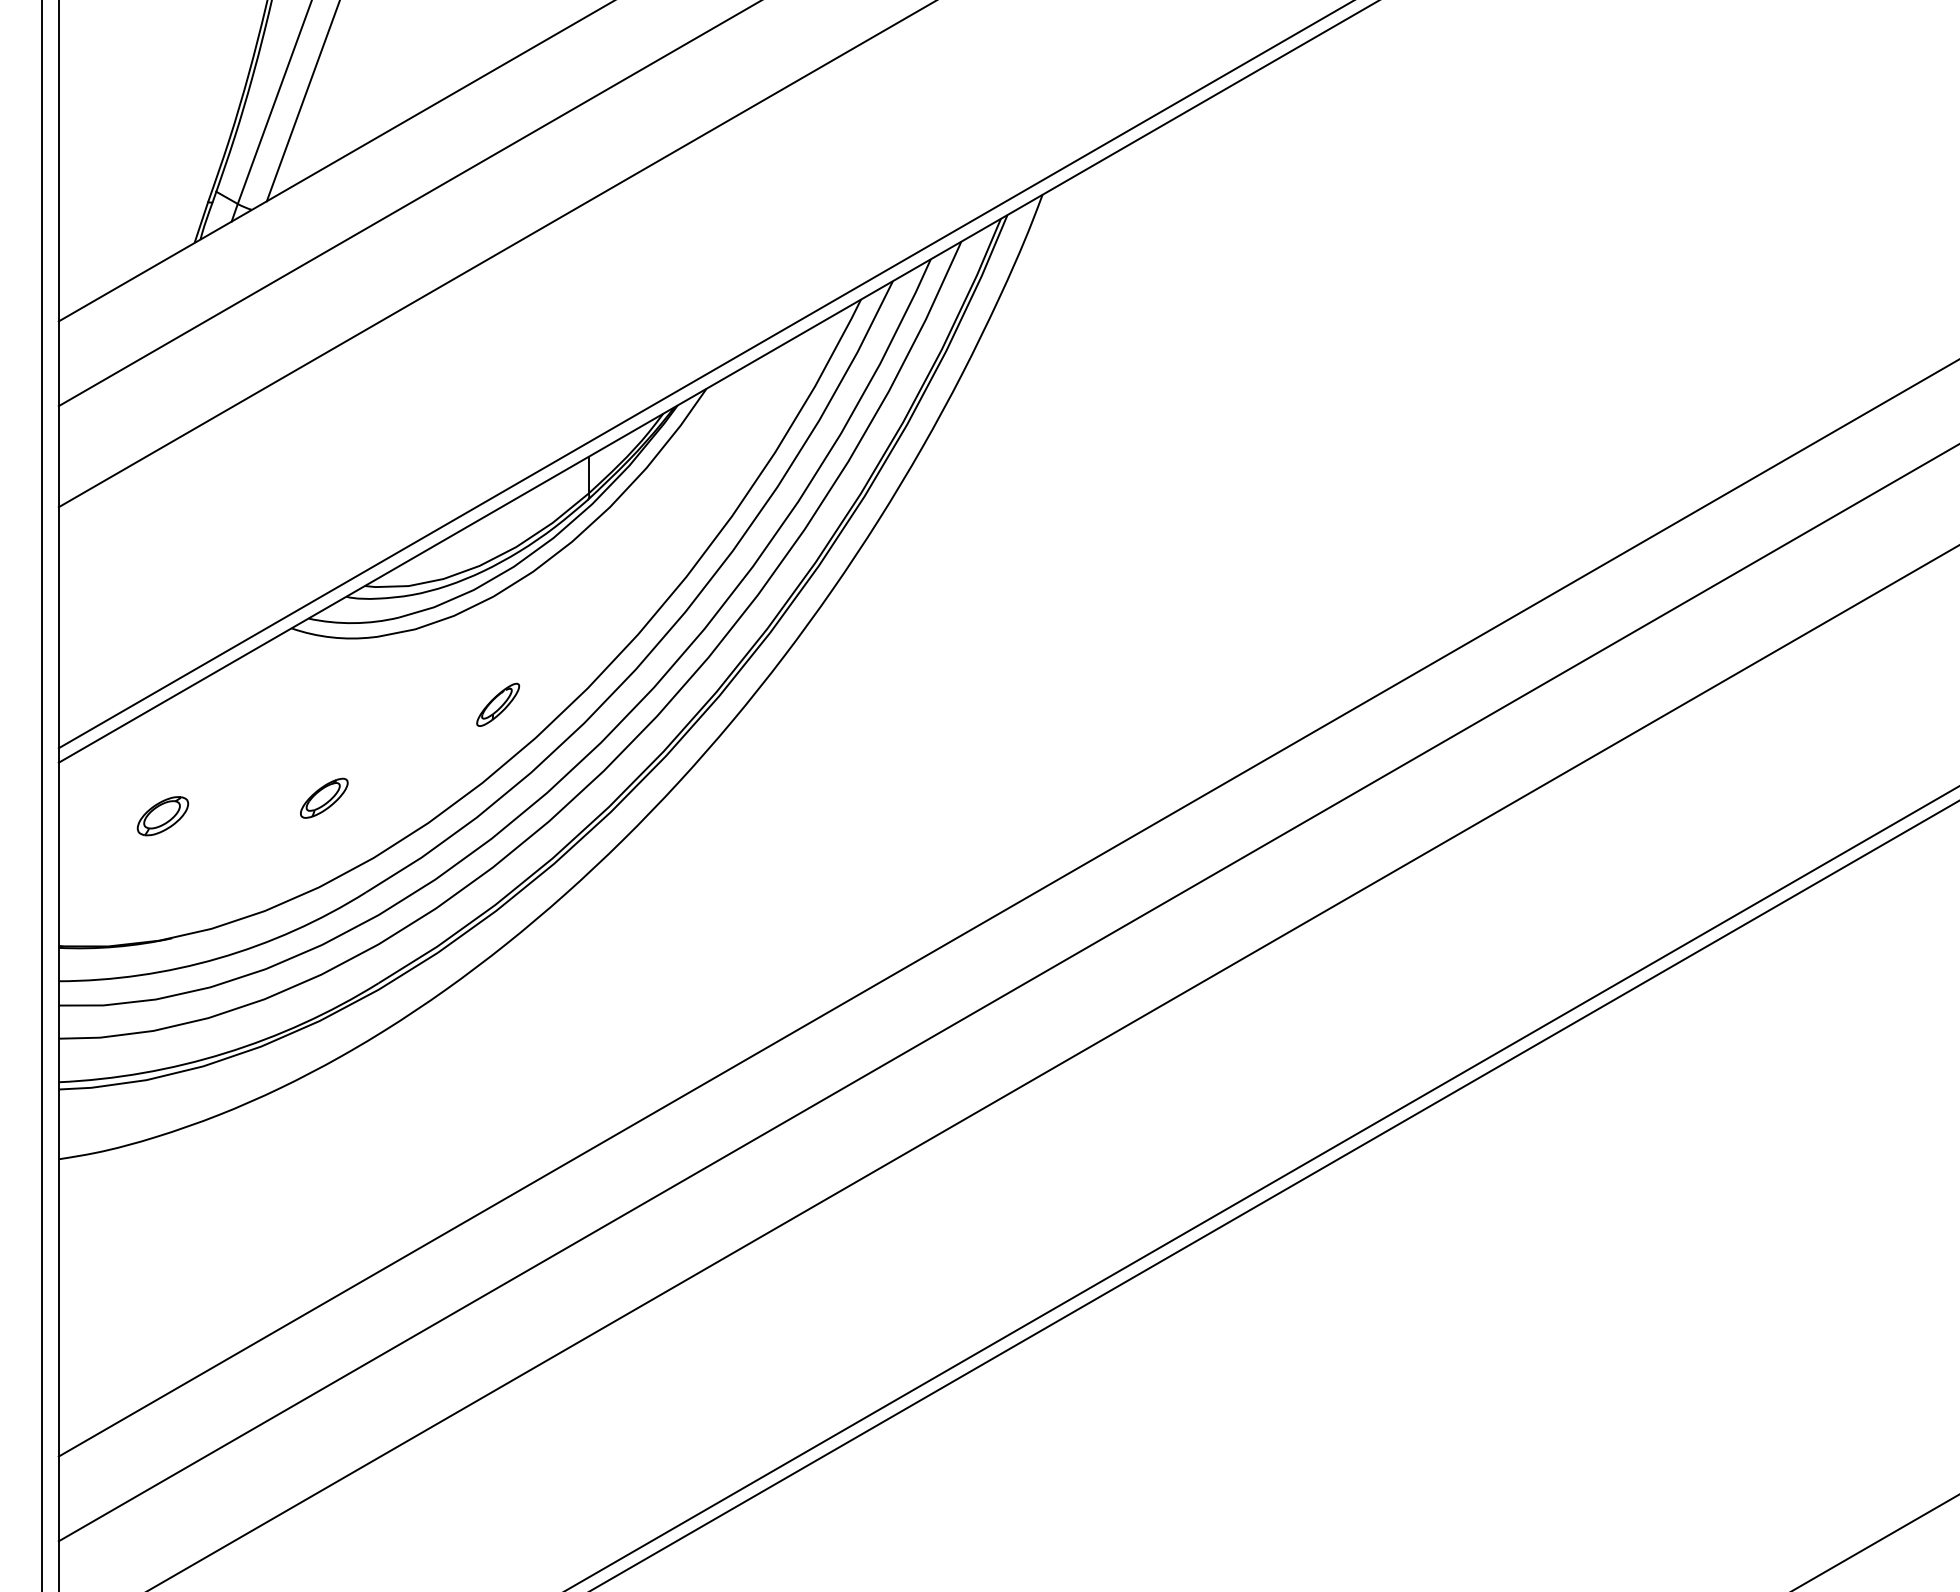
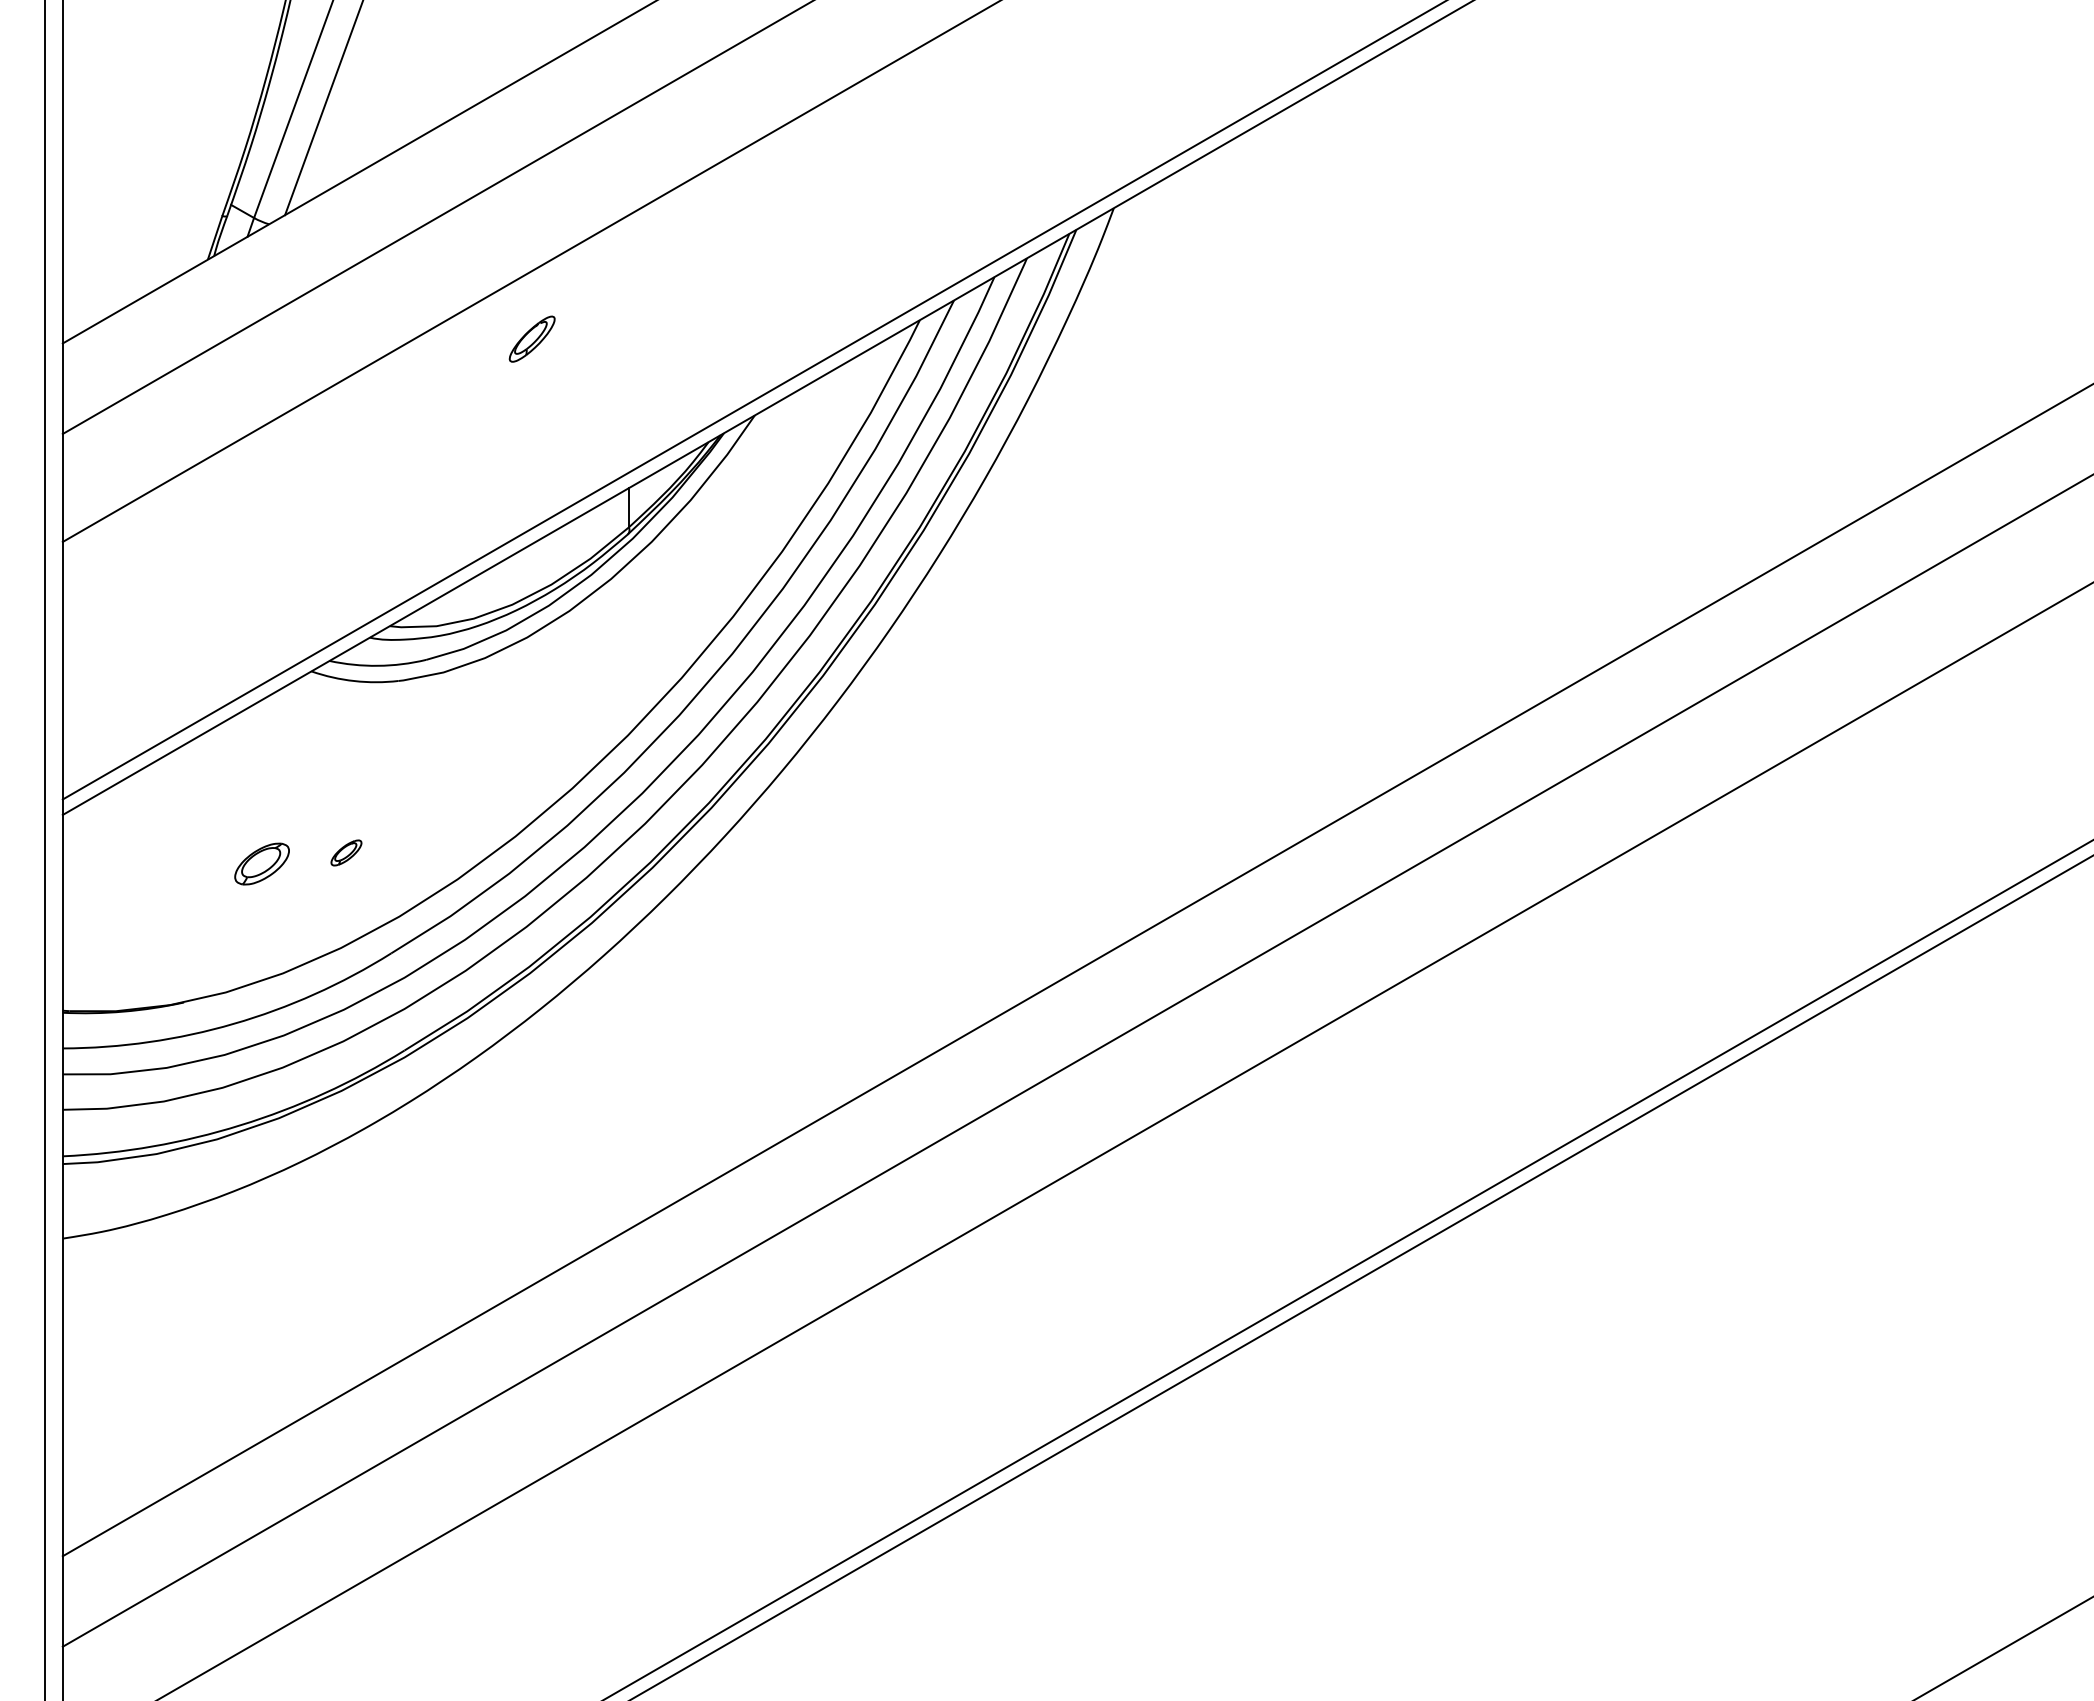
part: (497, 704) -> (531, 338), moved
part: (324, 797) -> (346, 852), size x0.6
part: (162, 815) -> (261, 863), moved

